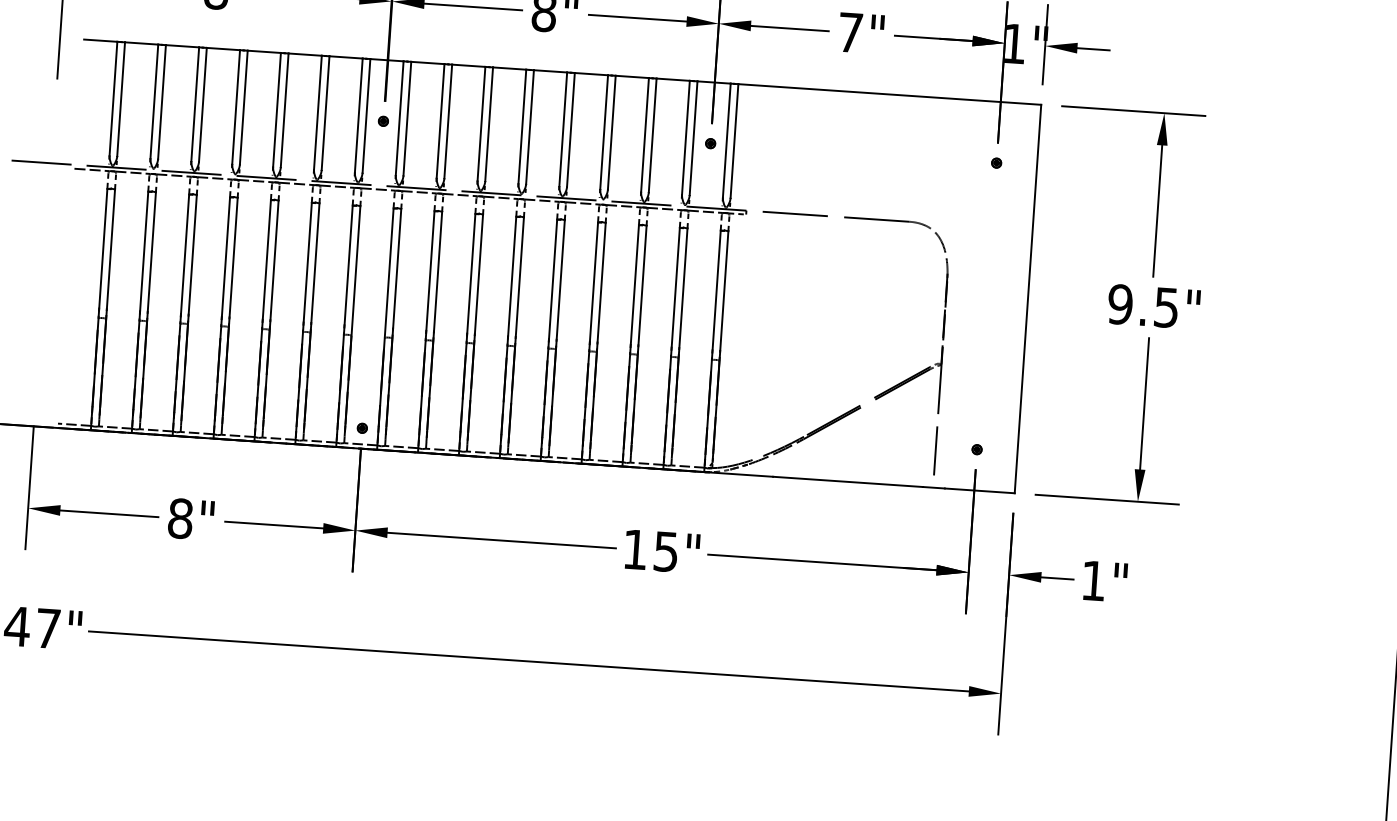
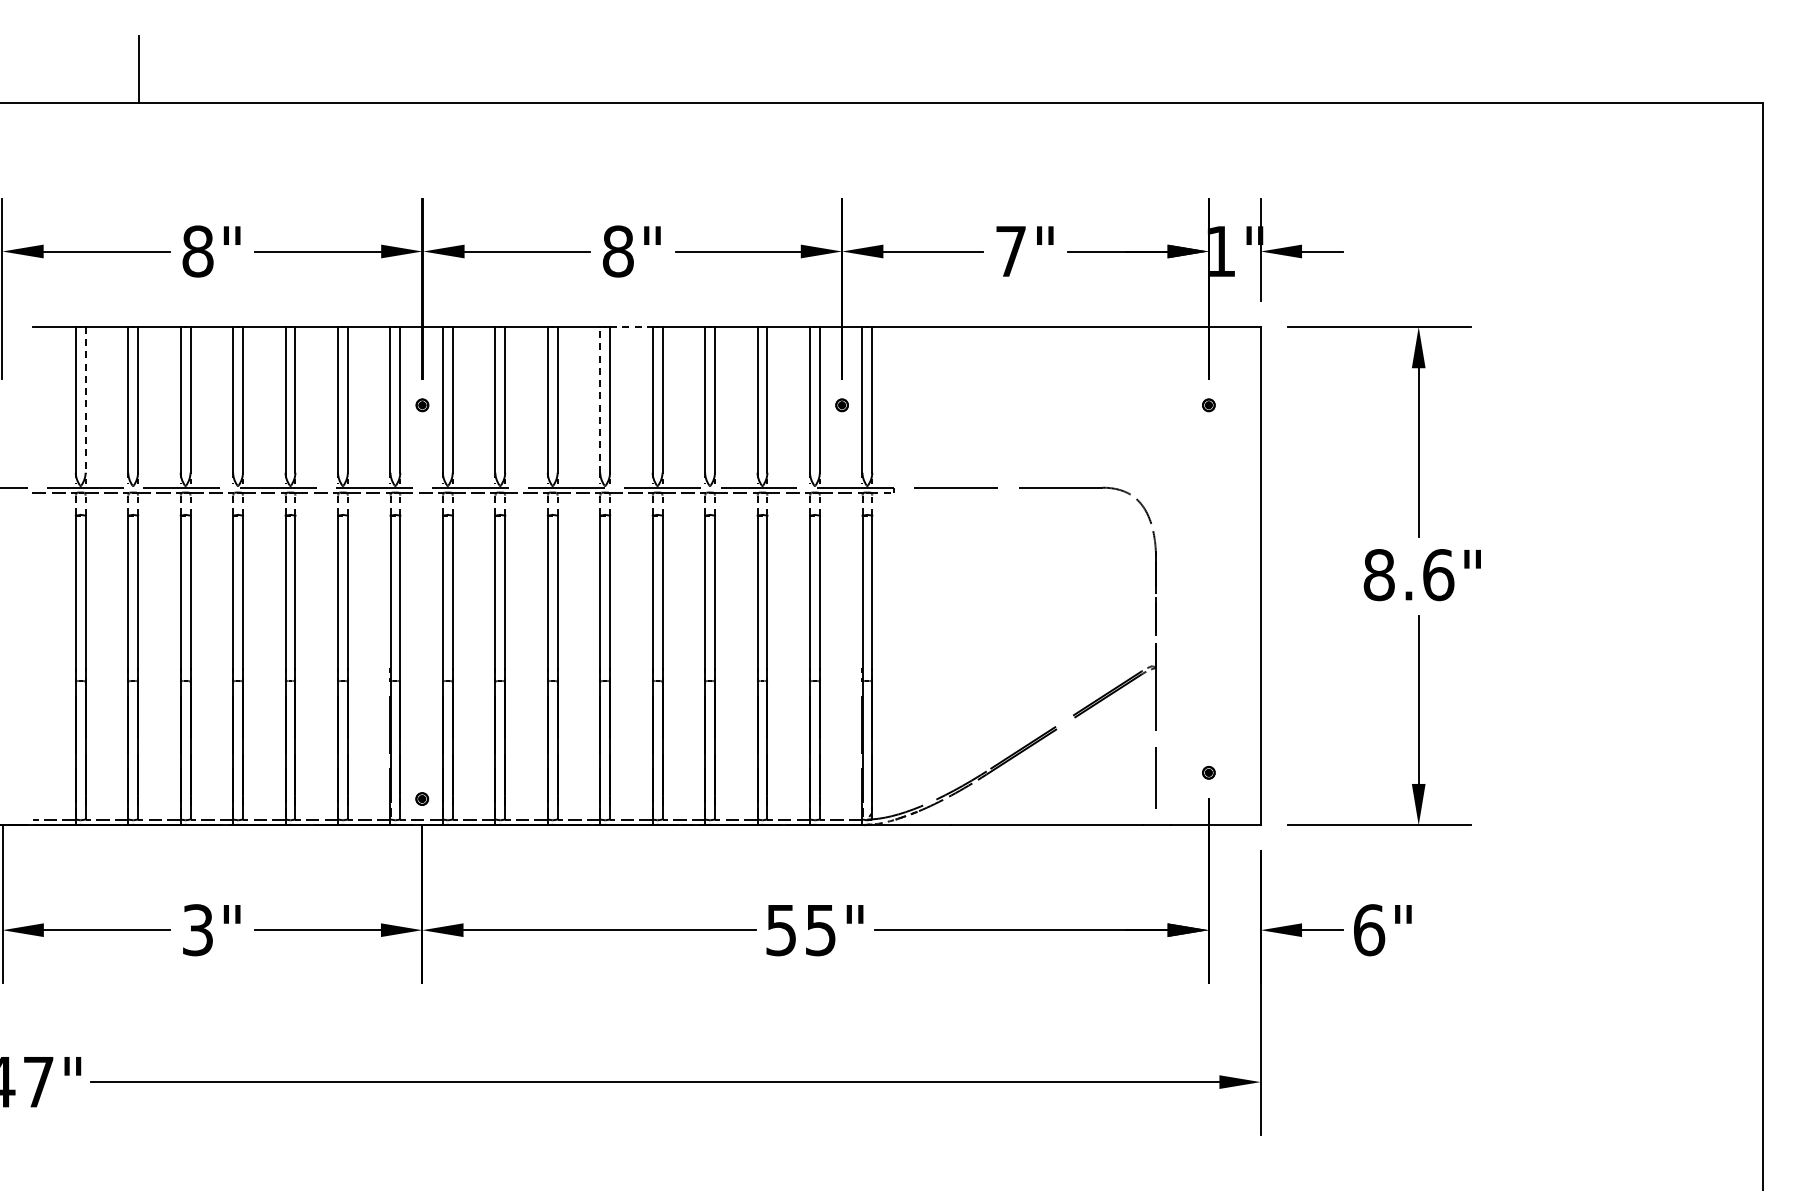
line: (550, 71) -> (631, 326), solid -> dashed
line: (121, 98) -> (85, 399), solid -> dashed
line: (522, 126) -> (600, 399), solid -> dashed
text: (1143, 306) -> (1408, 575), 9.5" -> 8.6"
text: (180, 518) -> (197, 930), 8" -> 3"
text: (634, 549) -> (780, 930), 15" -> 55"
text: (1093, 581) -> (1369, 930), 1" -> 6"

